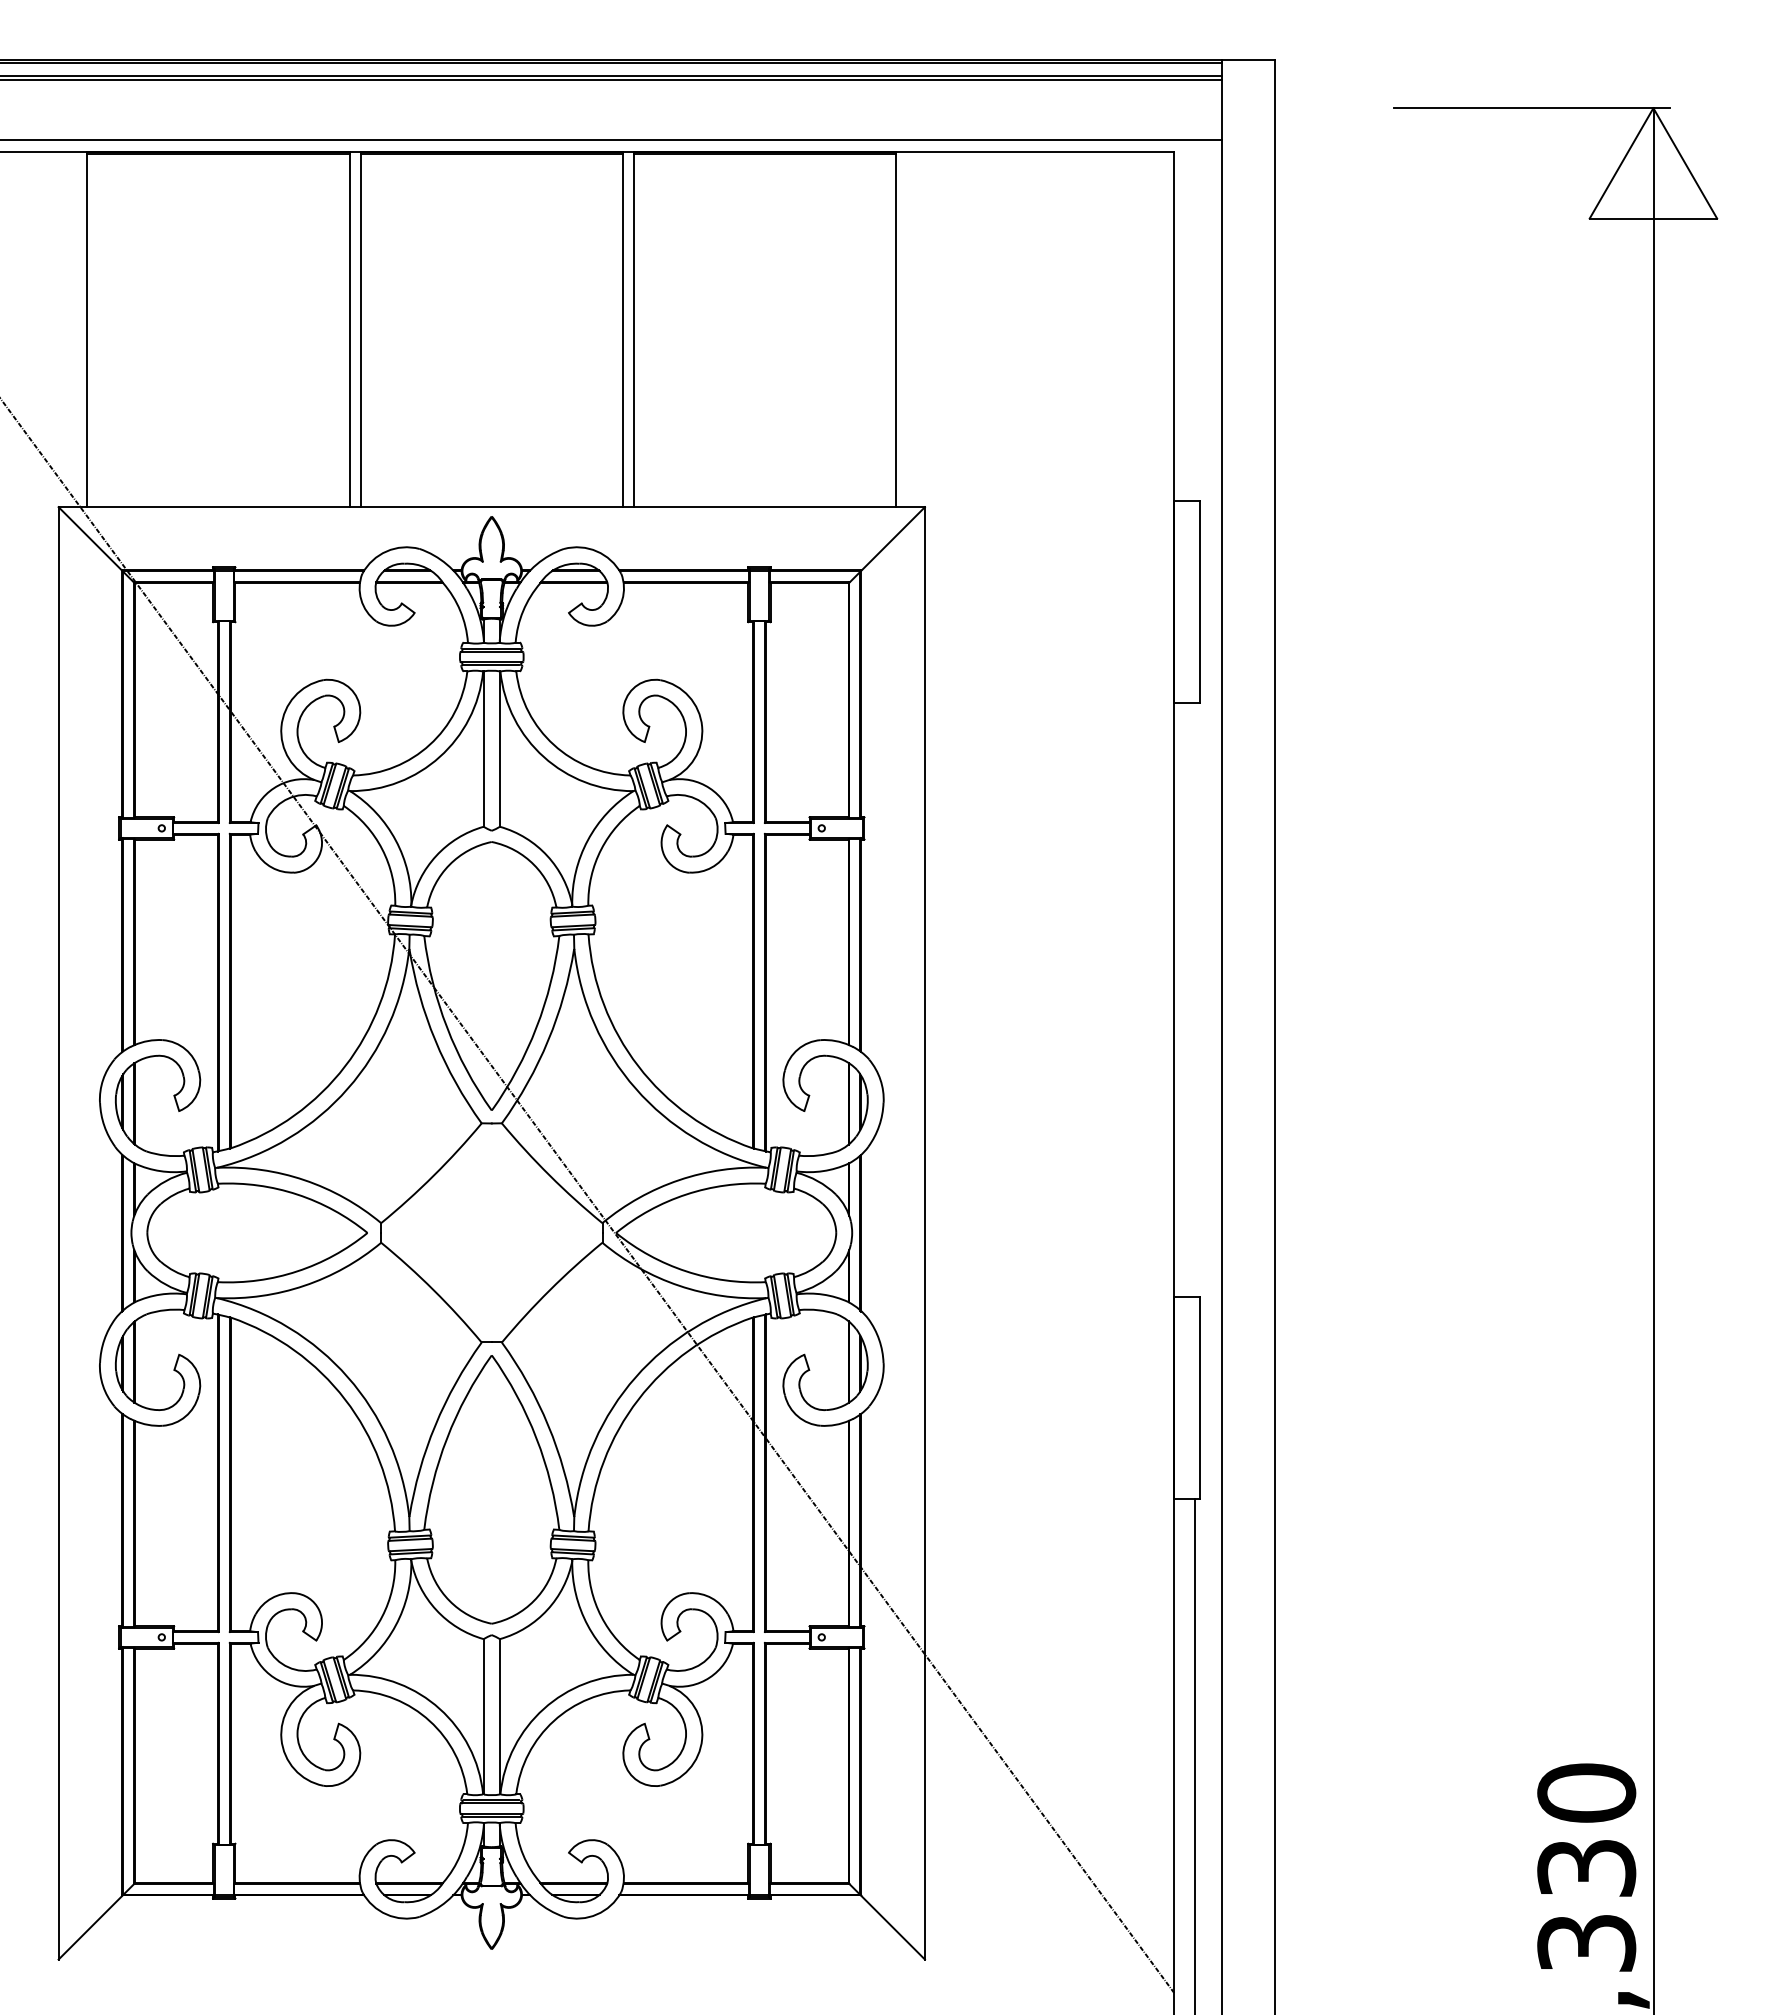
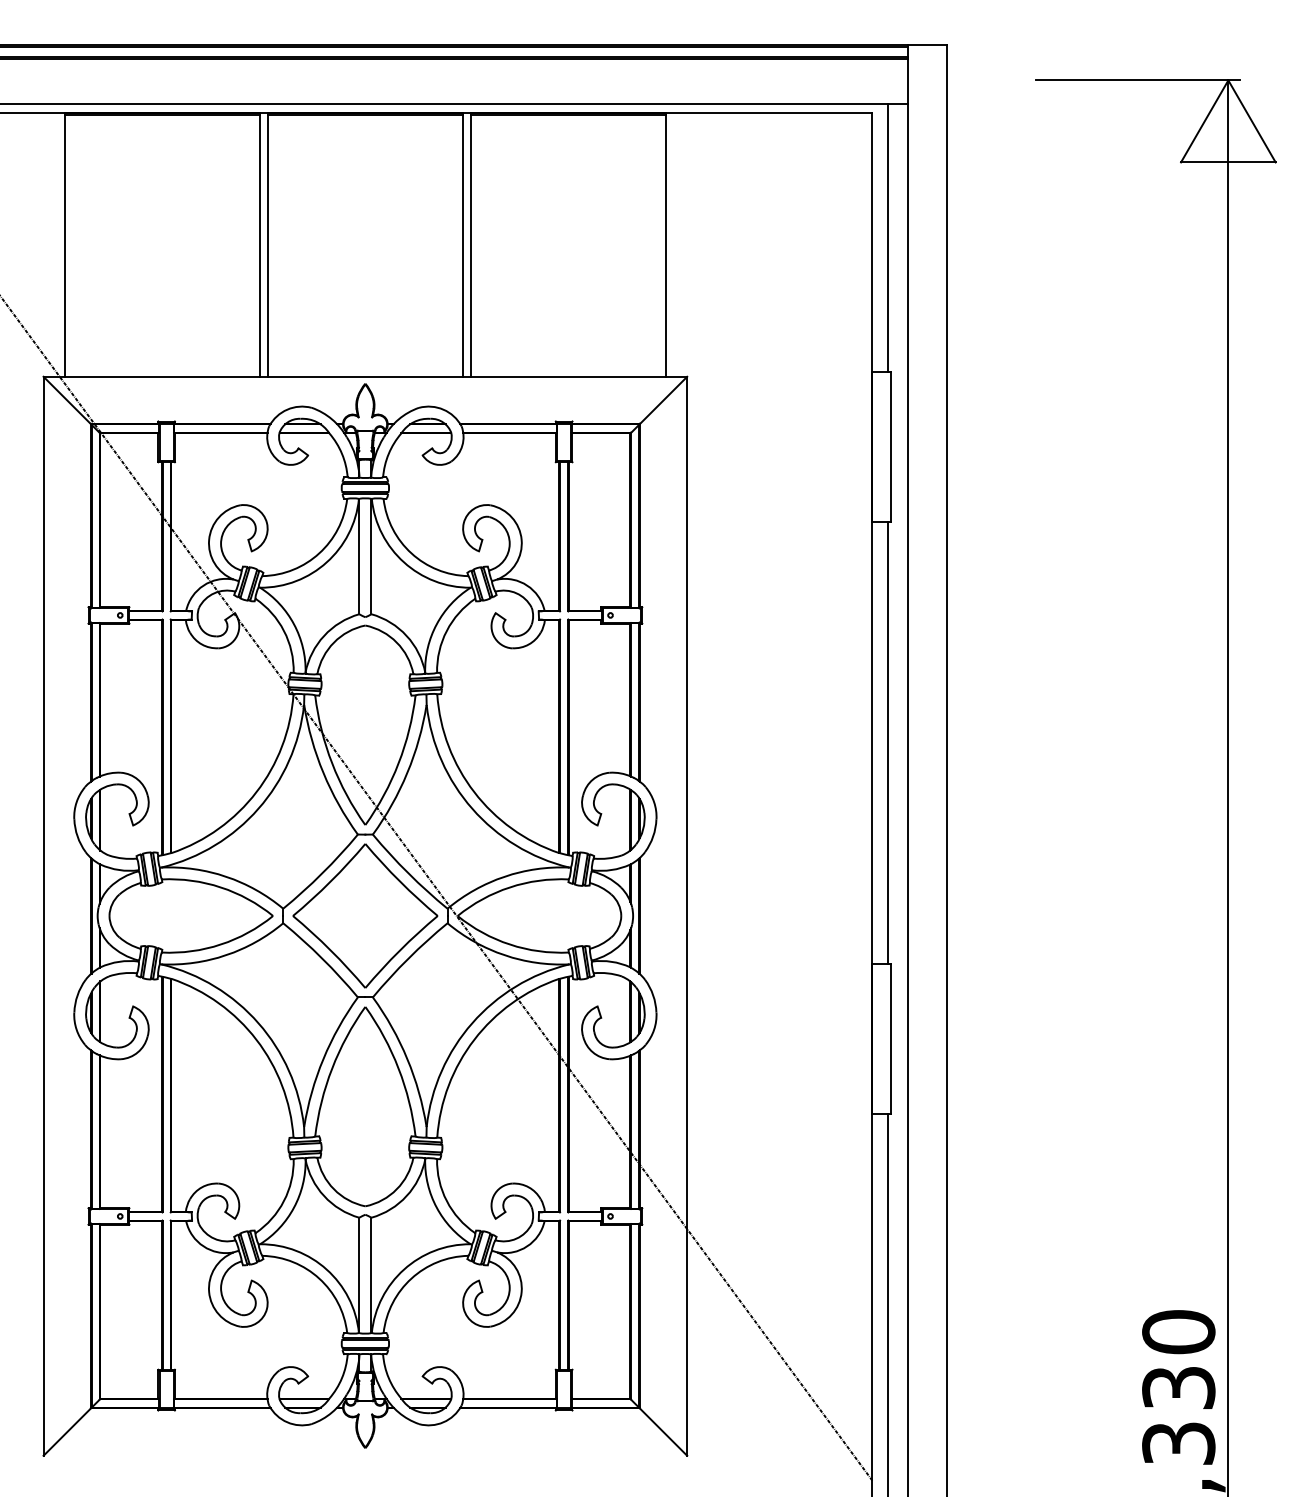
line: (1194, 320) -> (887, 238), added
line: (1194, 1000) -> (887, 743), added
part: (491, 1232) -> (365, 915), added

